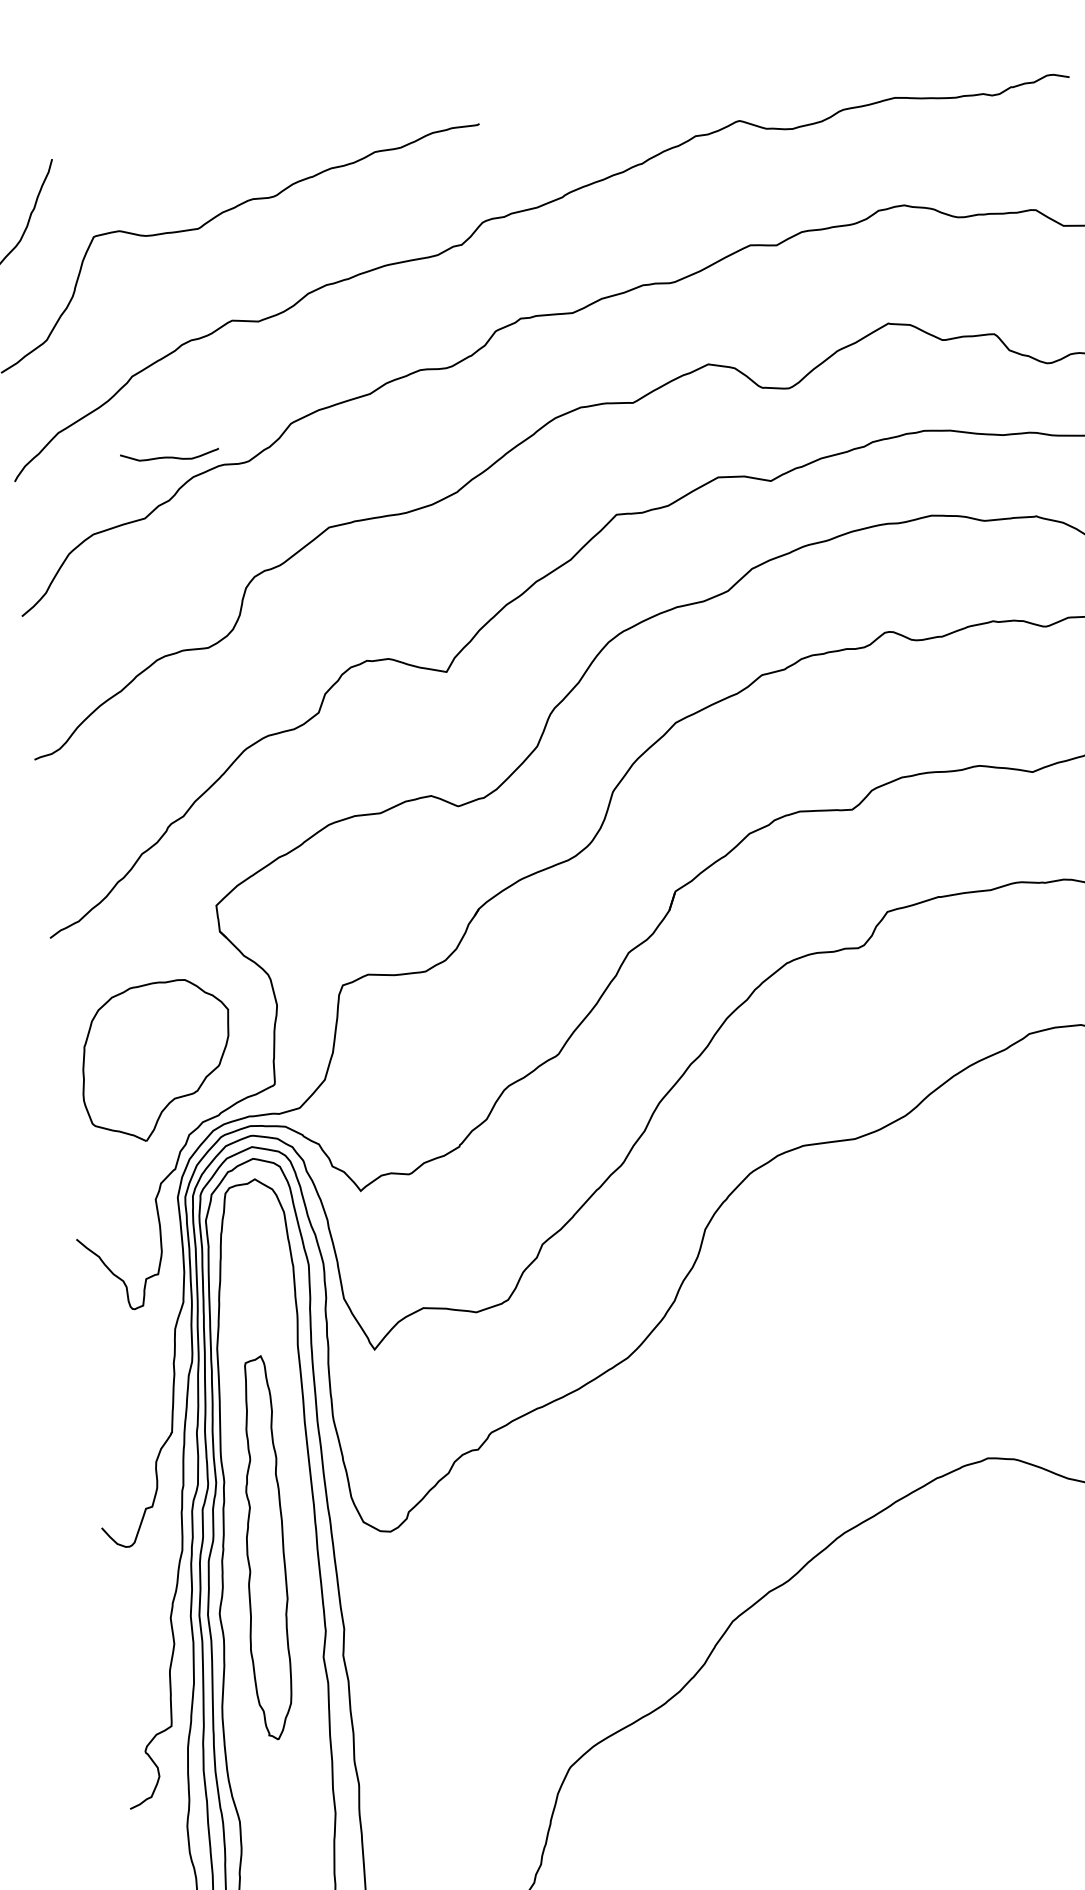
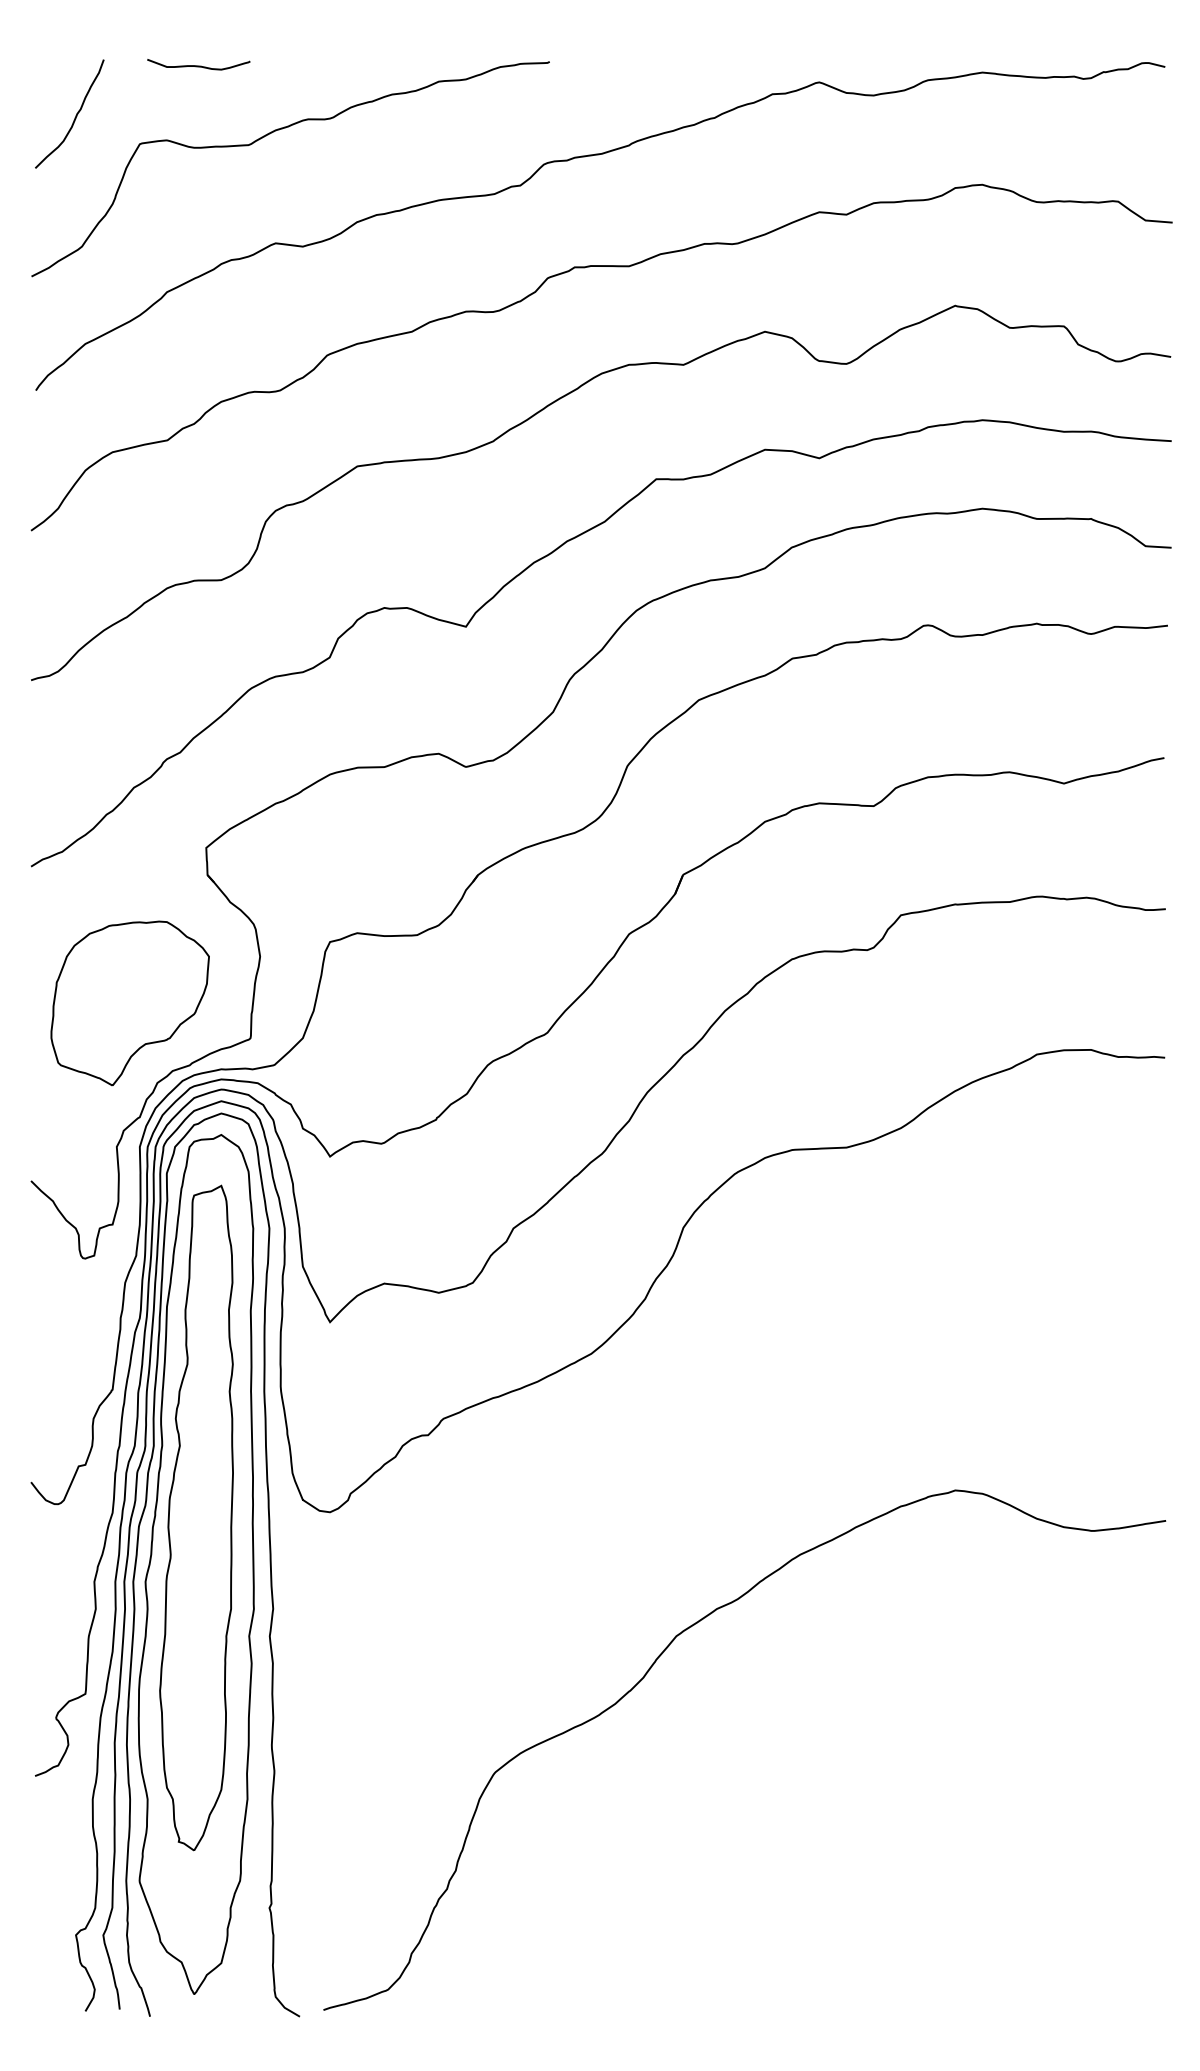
curve: (169, 456) -> (198, 65), moved
part: (263, 1547) -> (196, 1517), size x1.67

